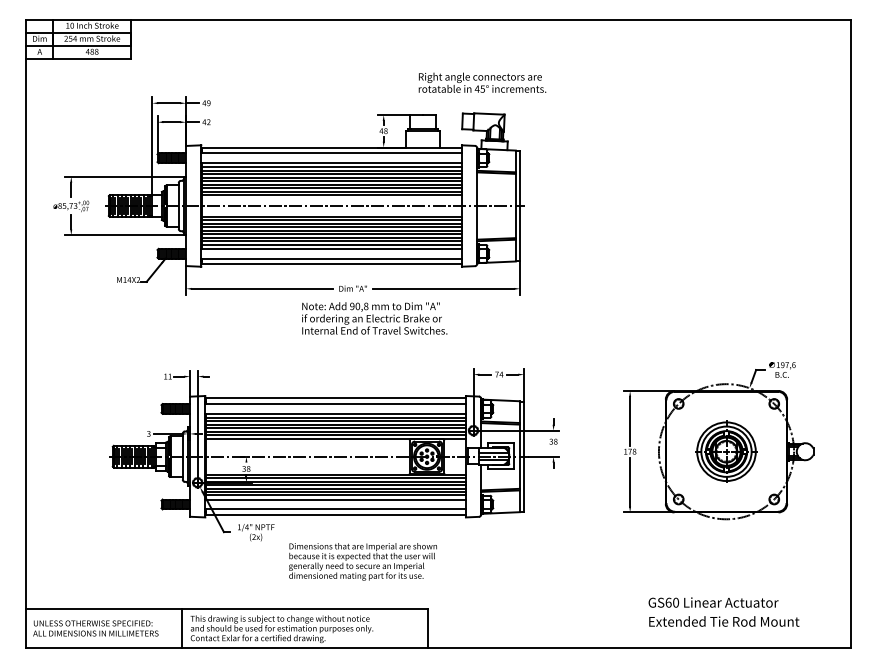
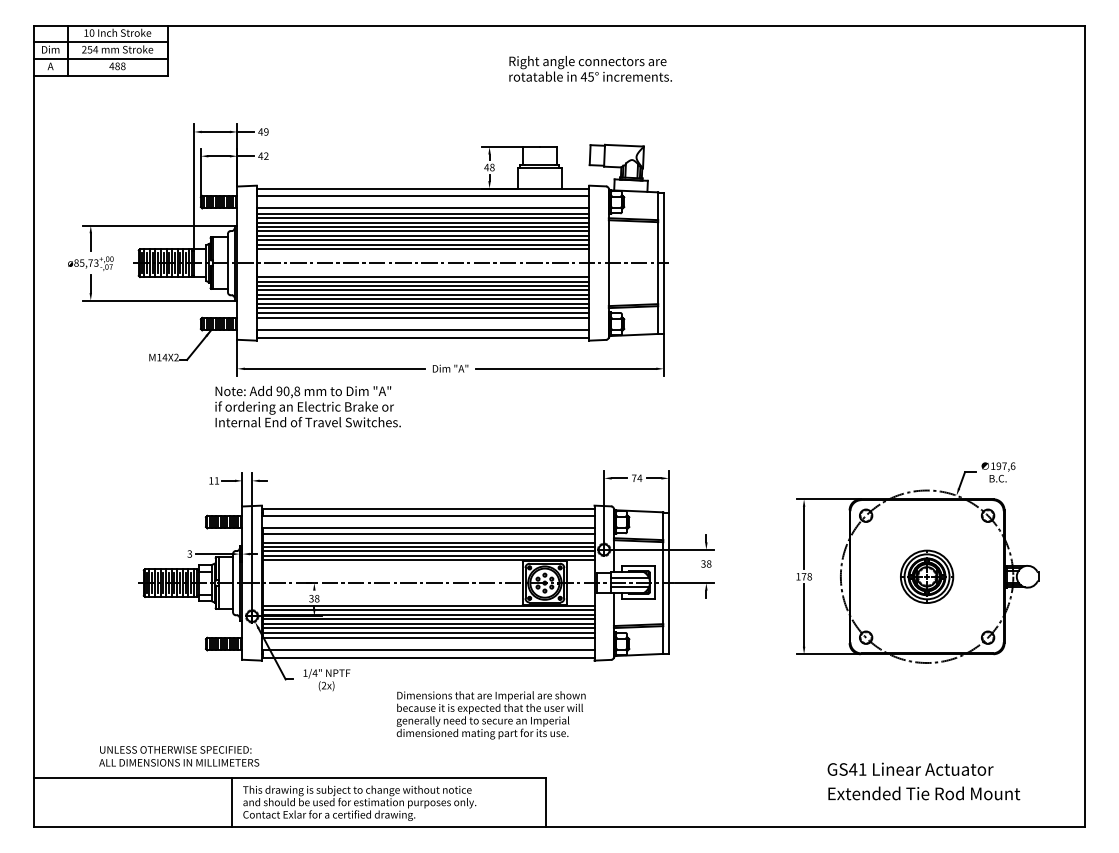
text: (482, 82) -> (590, 68), moved
text: (374, 318) -> (307, 406), moved
line: (335, 421) -> (428, 538), removed
part: (726, 451) -> (926, 576), size x0.7
text: (362, 561) -> (490, 715), moved
text: (671, 602) -> (857, 769), GS60 -> GS41
text: (96, 628) -> (179, 756), moved

